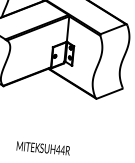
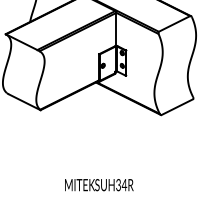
text: (58, 150) -> (118, 185), SUH44R -> SUH34R

